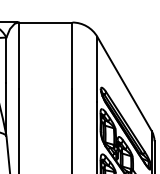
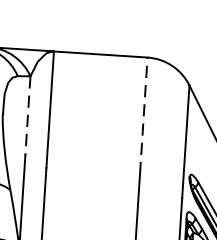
line: (72, 55) -> (143, 115), solid -> dashed
line: (6, 60) -> (28, 116), solid -> dashed

